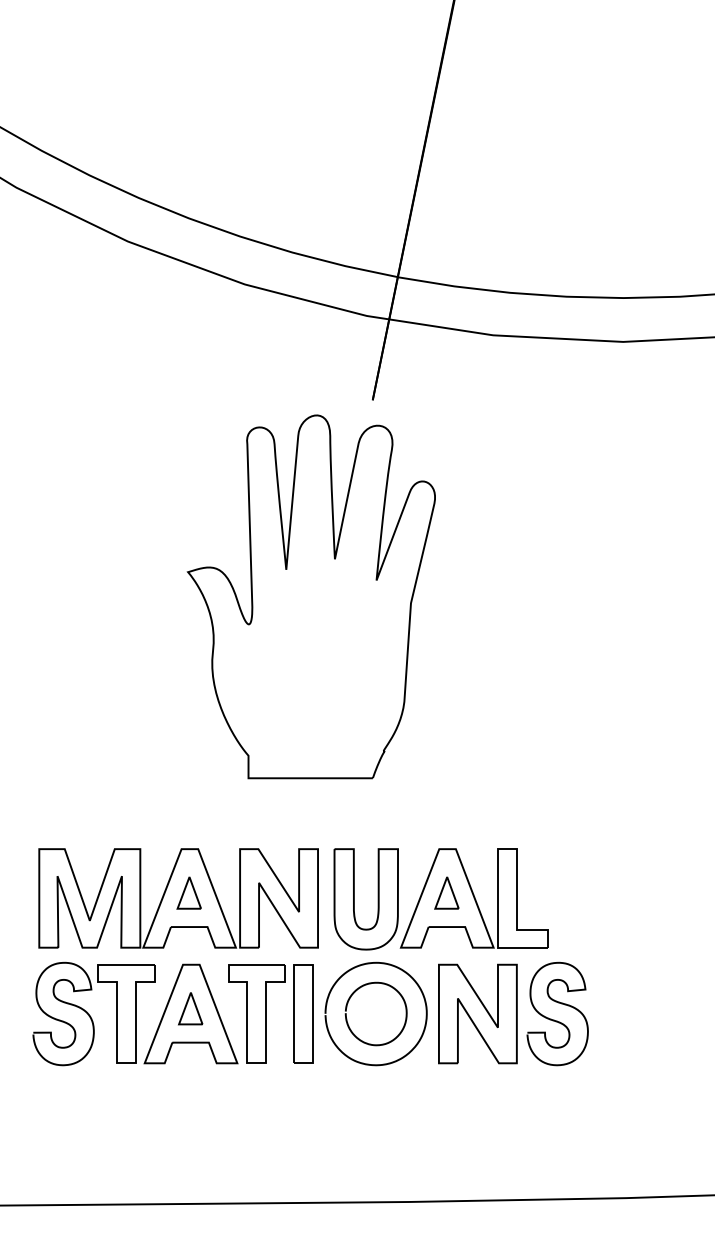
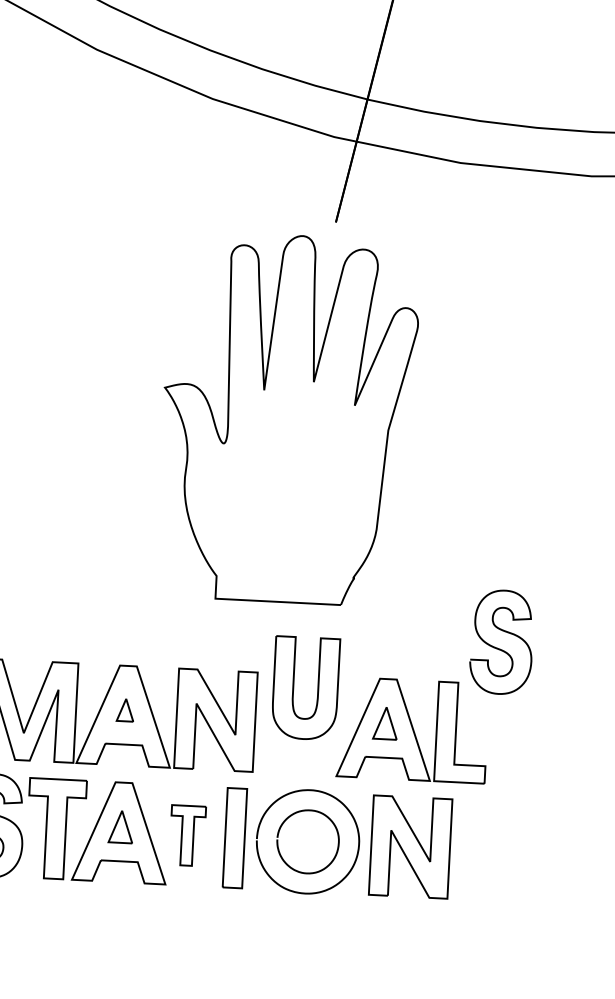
curve: (287, 569) -> (265, 390), moved
part: (188, 892) -> (124, 709), size x0.7
part: (354, 899) -> (293, 687), moved
part: (256, 1013) -> (187, 835), size x0.6
curve: (554, 1019) -> (498, 647), moved

